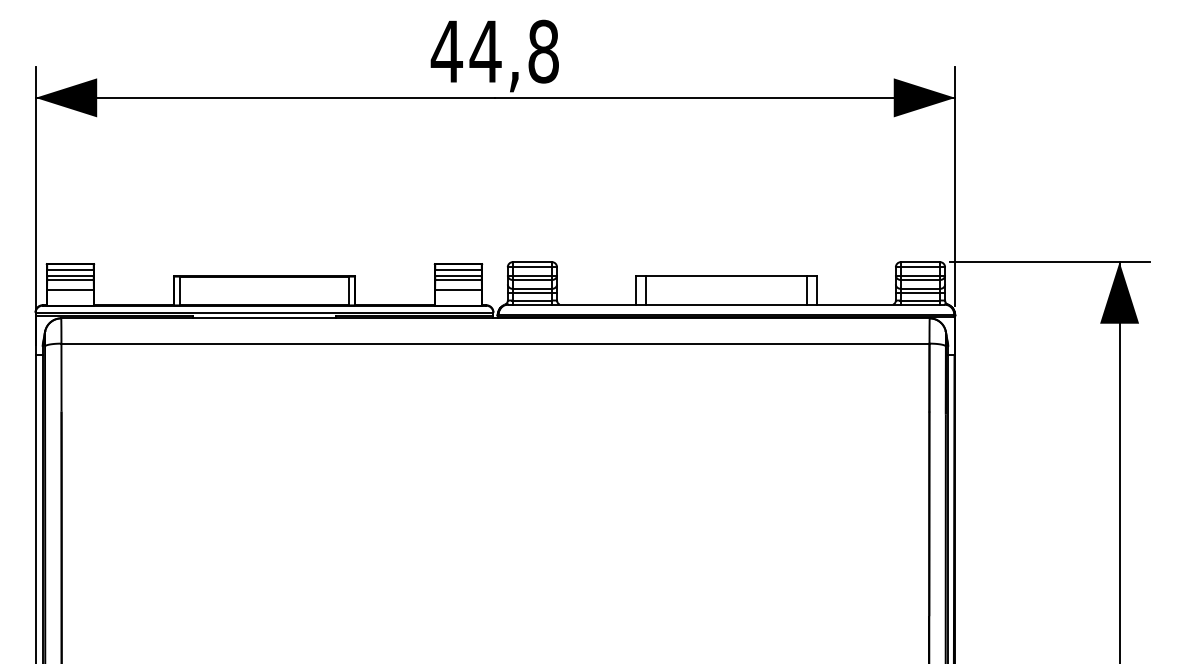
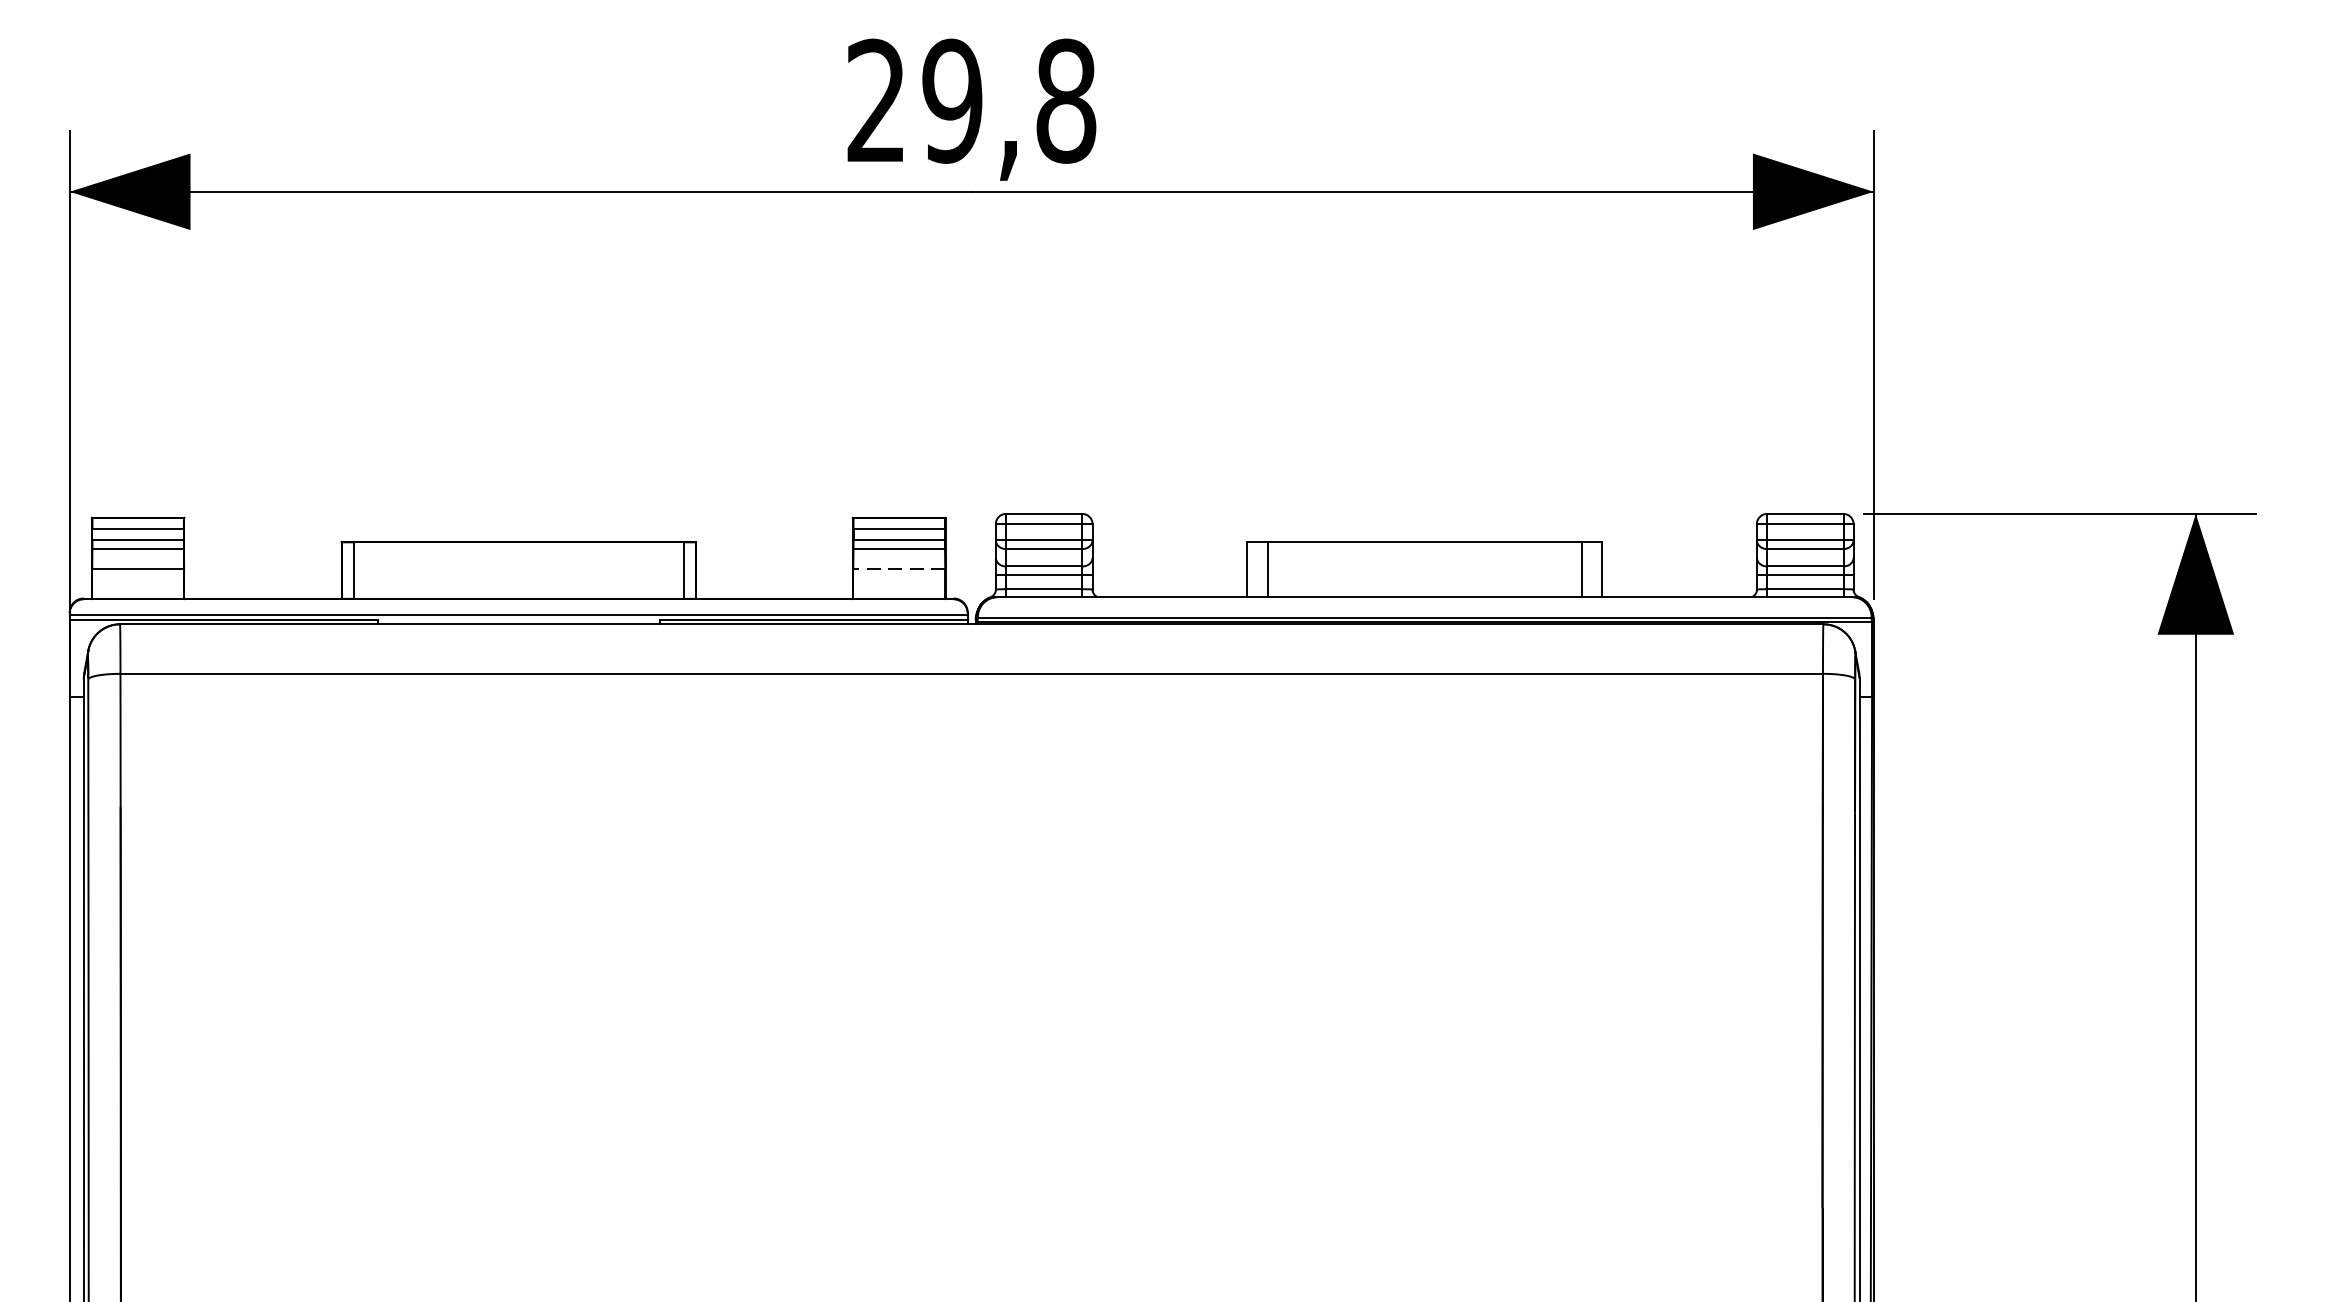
text: (465, 51) -> (912, 100), 44,8 -> 29,8
line: (458, 290) -> (899, 569), solid -> dashed

